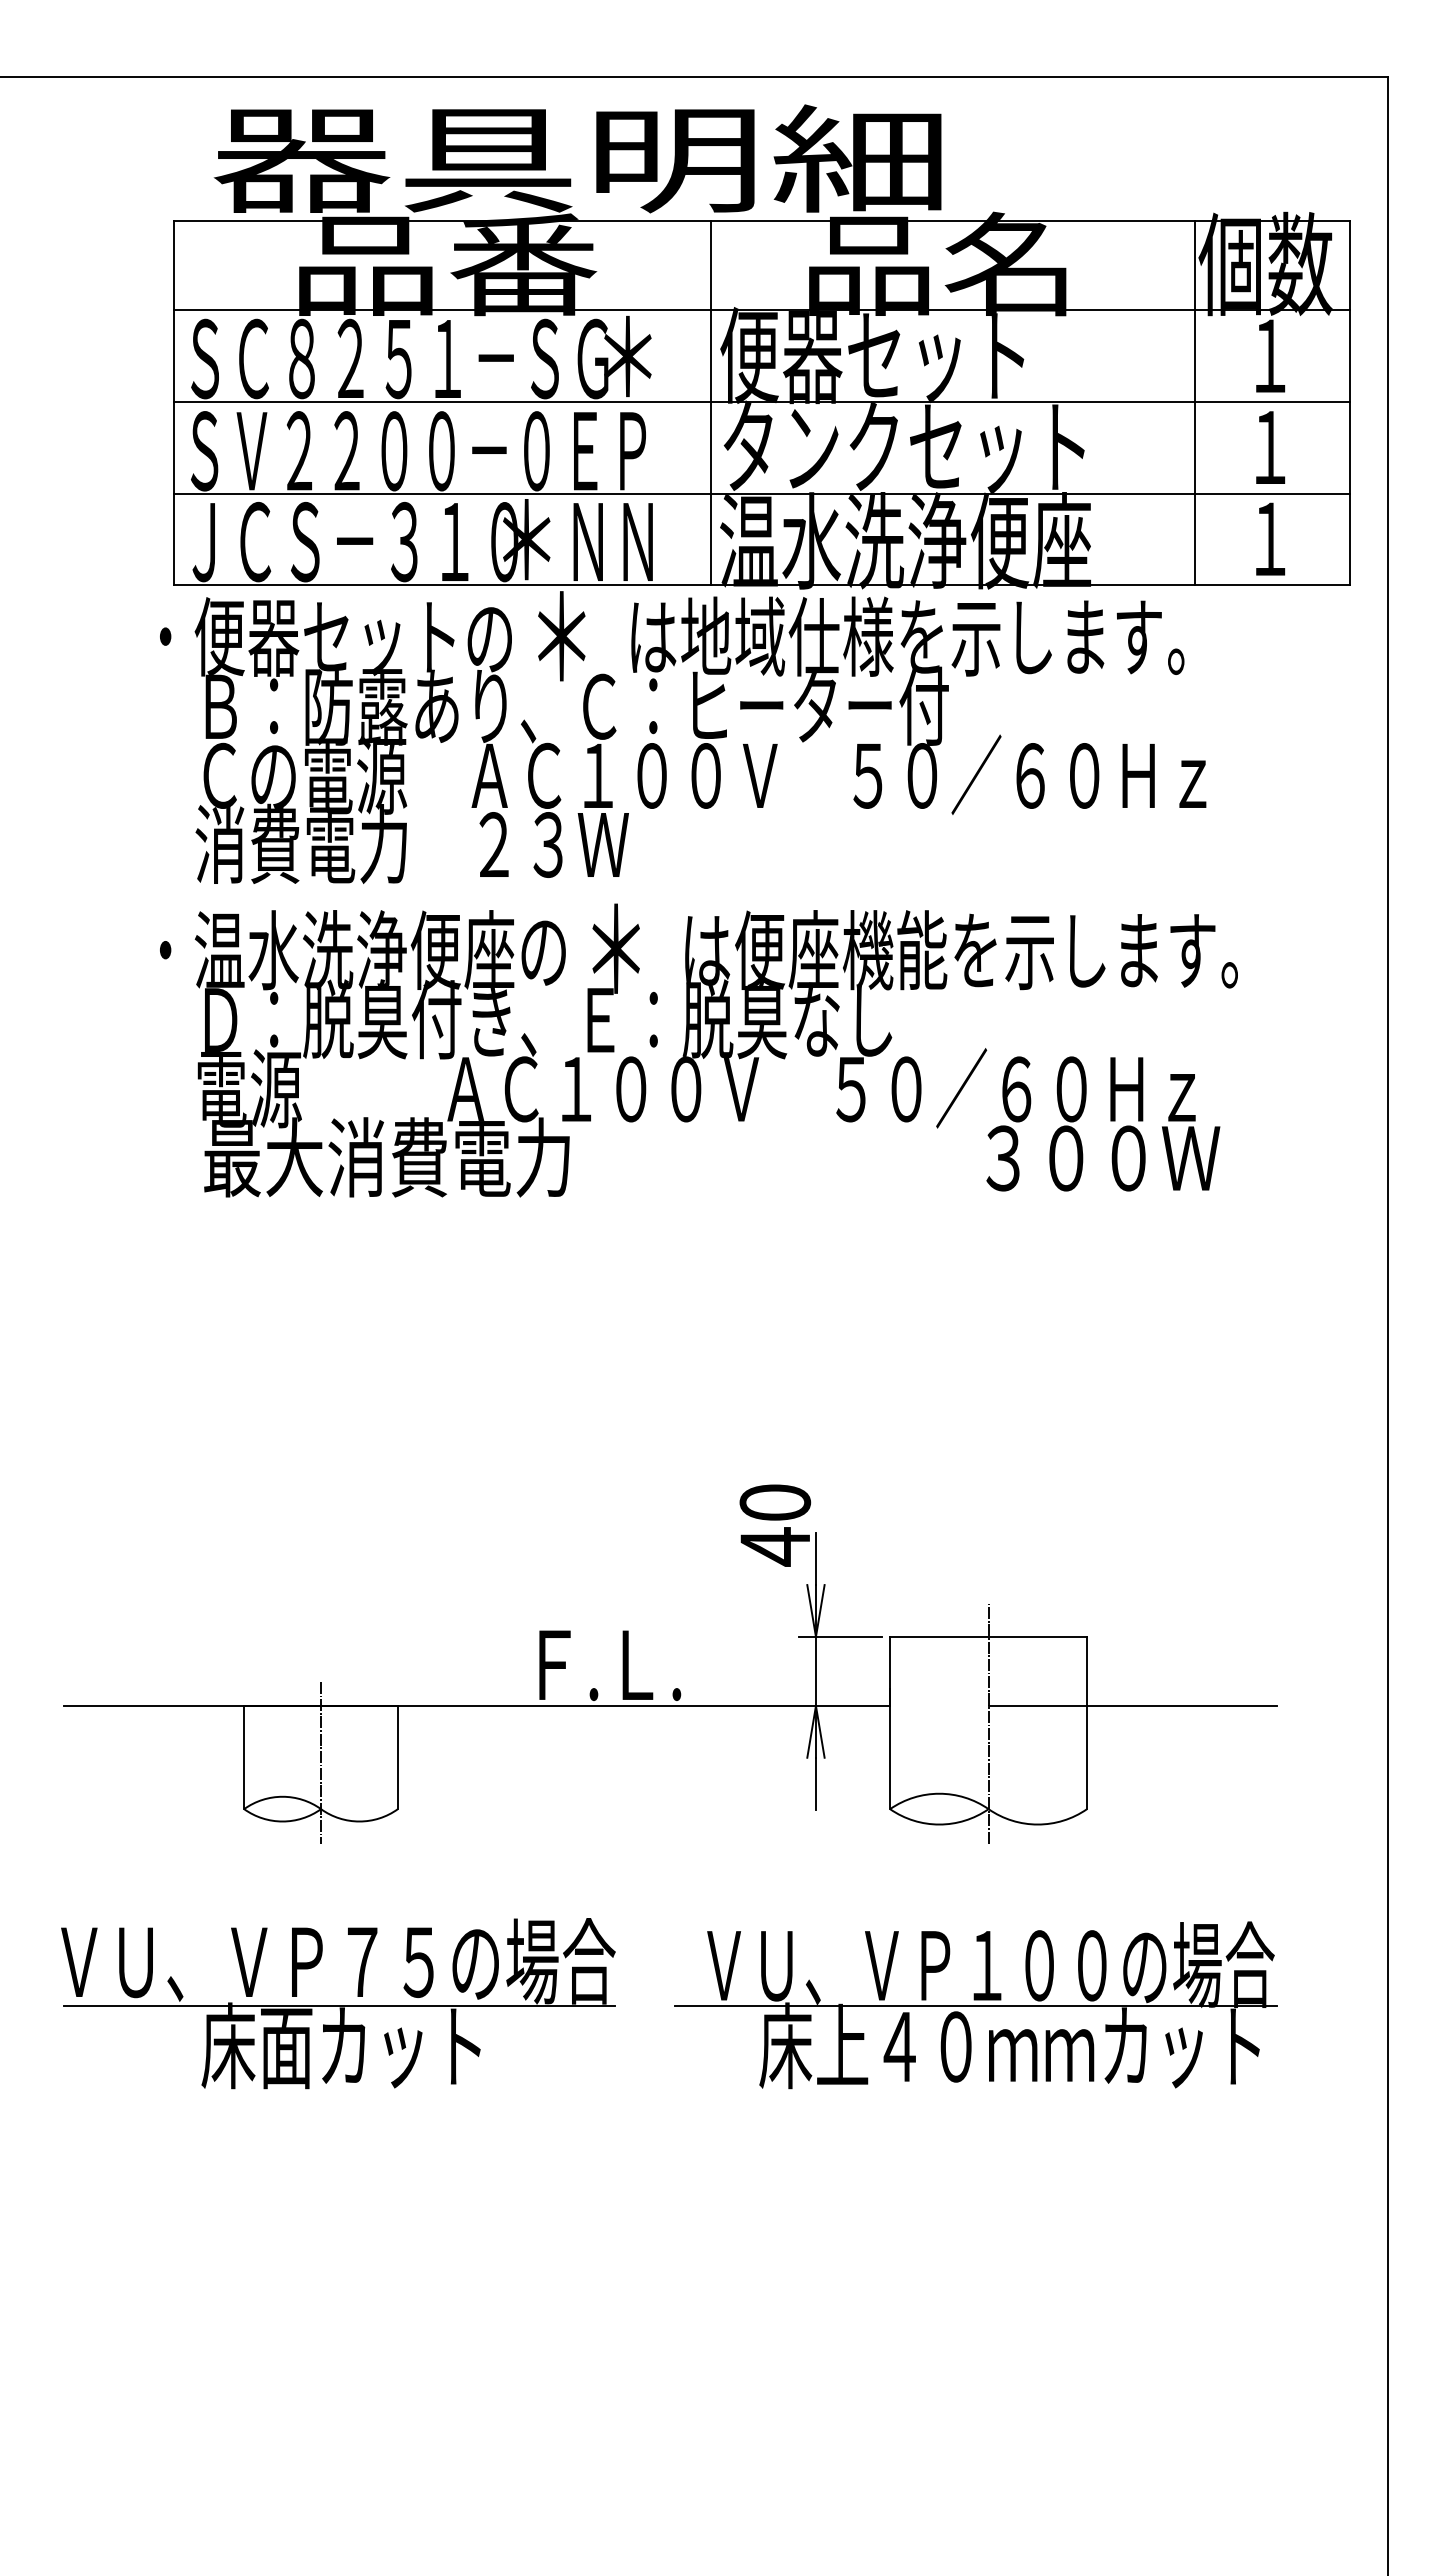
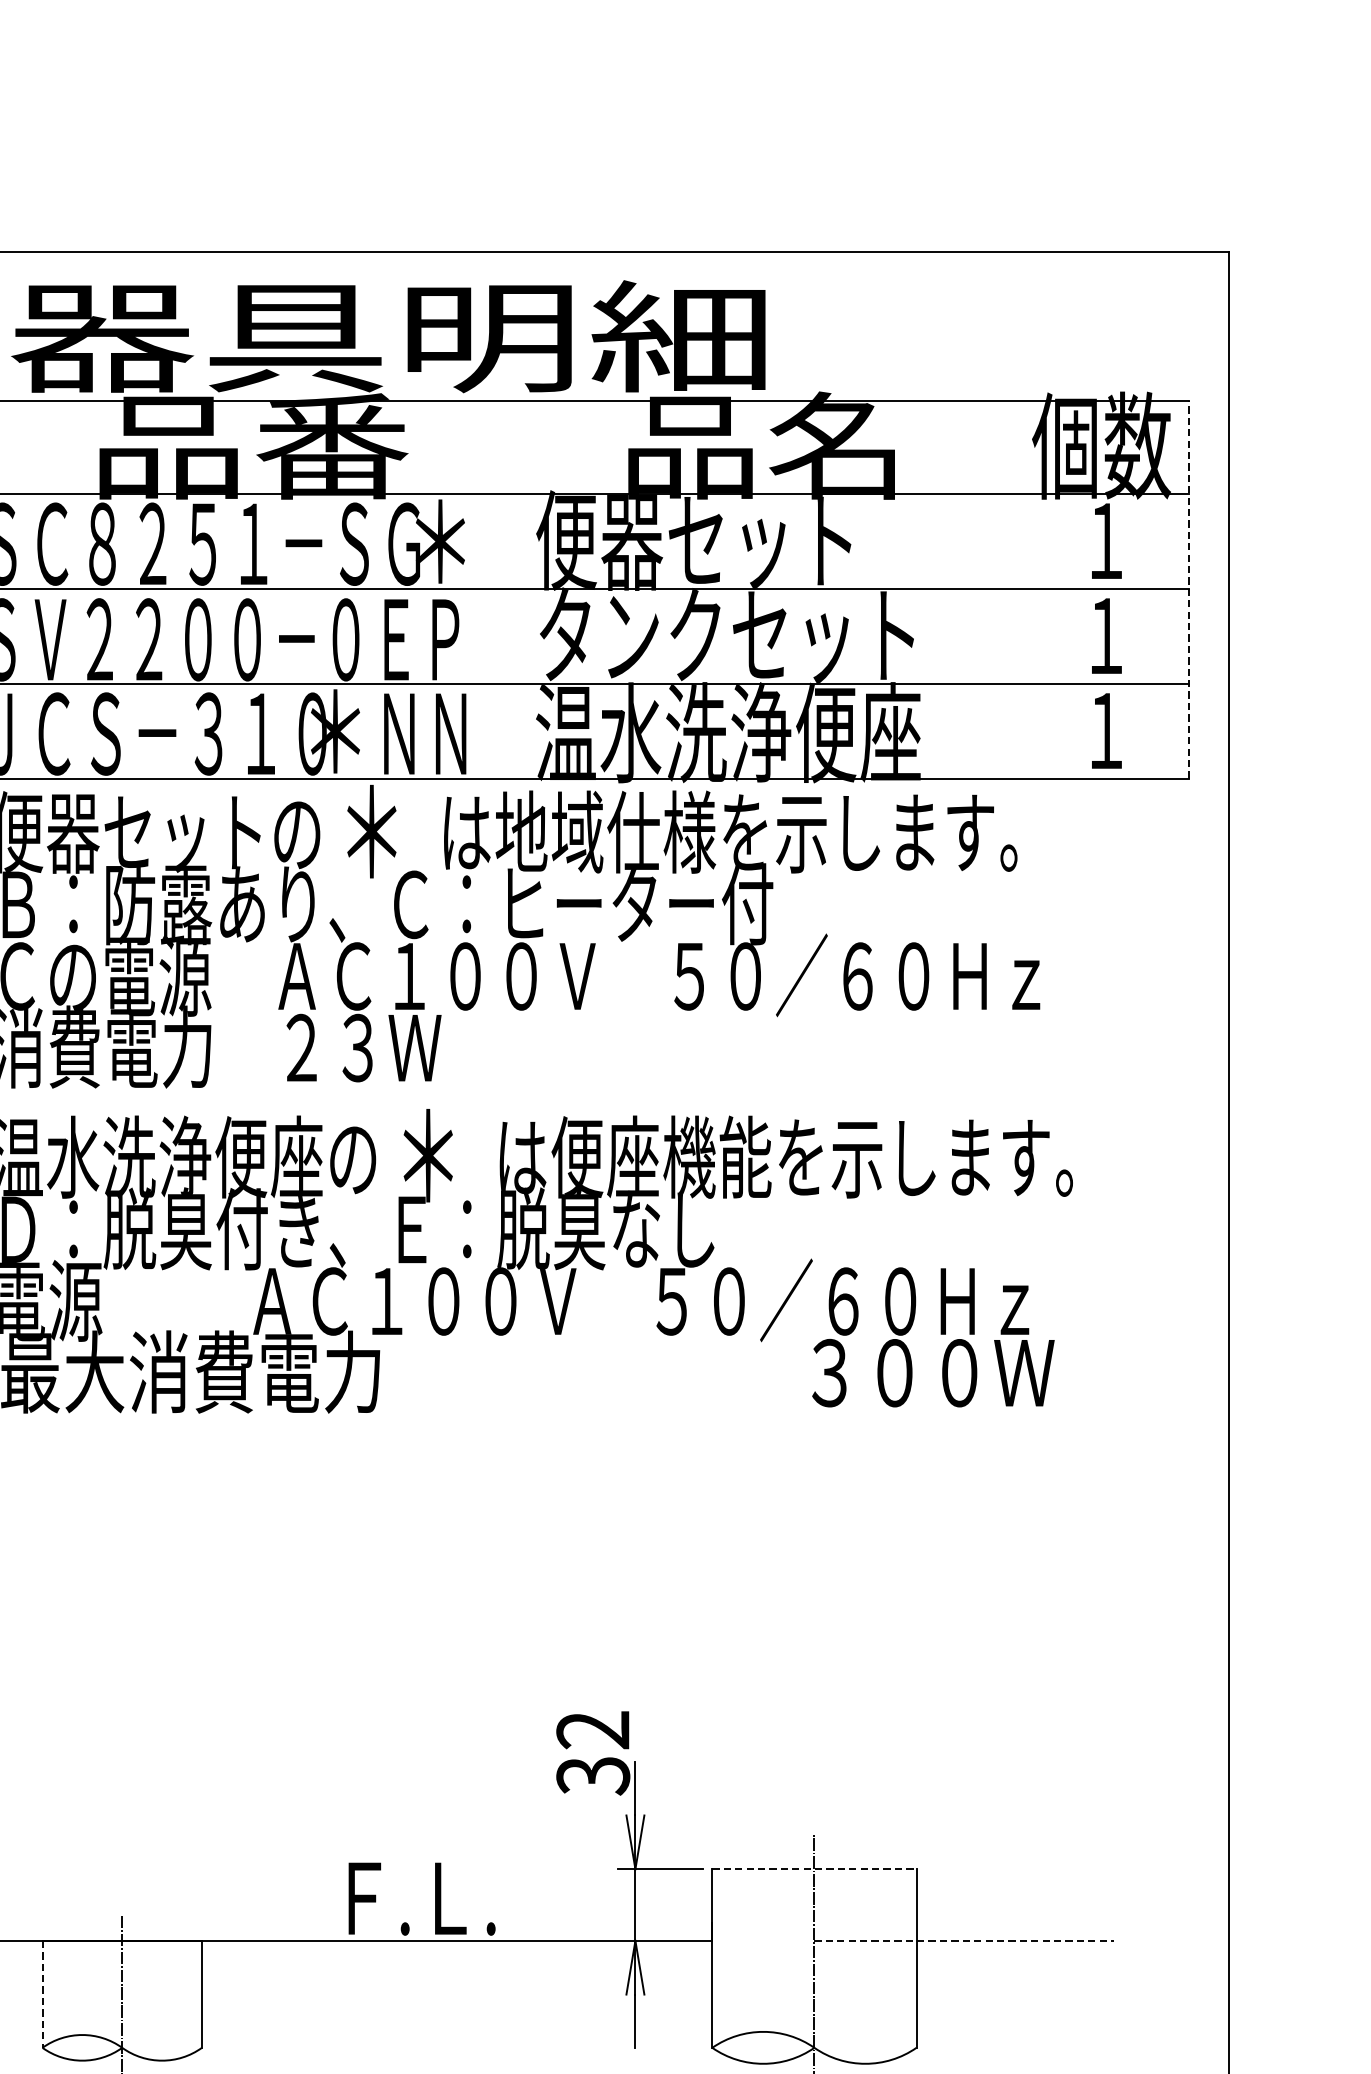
line: (710, 402) -> (526, 589), removed
line: (1194, 402) -> (1027, 589), removed
line: (1349, 402) -> (1188, 589), solid -> dashed
text: (775, 1525) -> (593, 1753), 40 -> 32
line: (989, 1636) -> (815, 1868), solid -> dashed
line: (1133, 1705) -> (964, 1940), solid -> dashed
line: (244, 1757) -> (42, 1994), solid -> dashed

